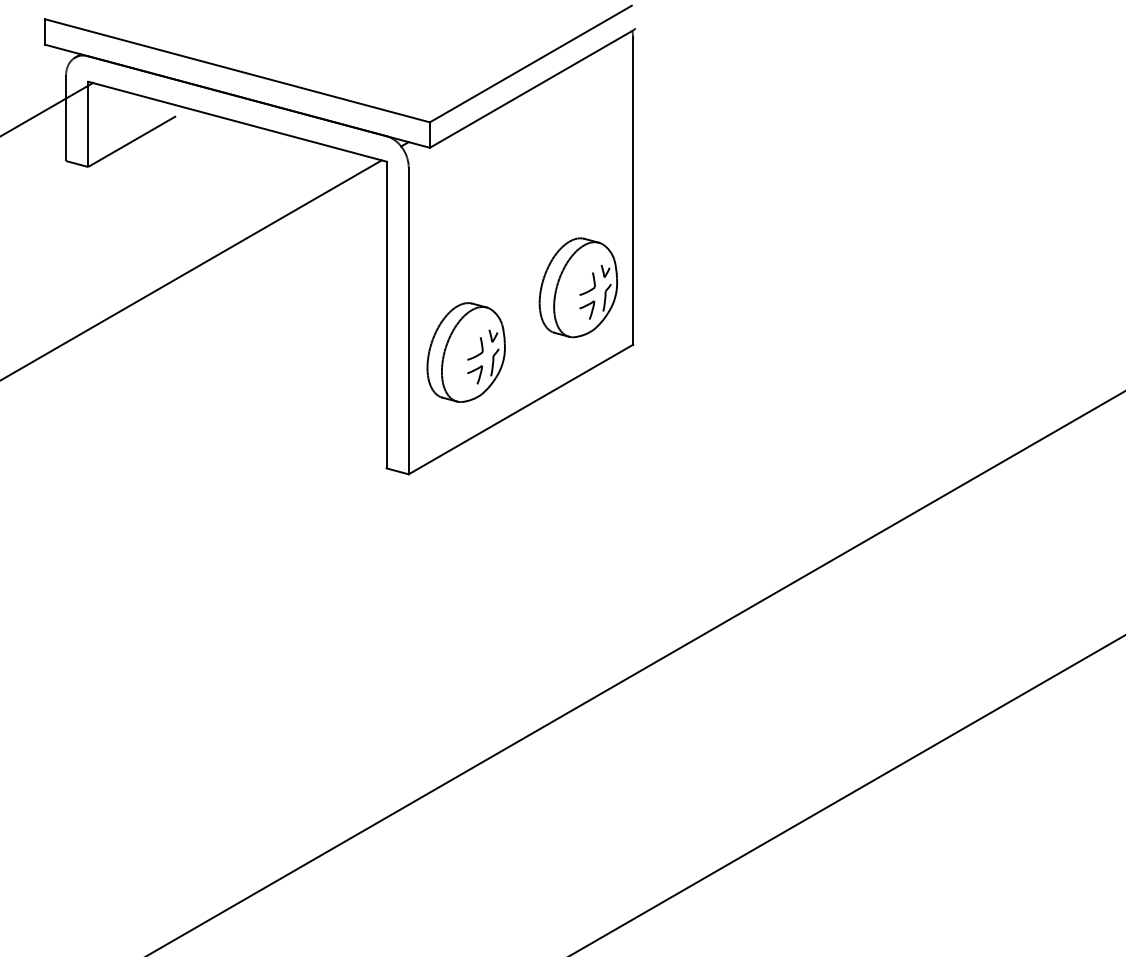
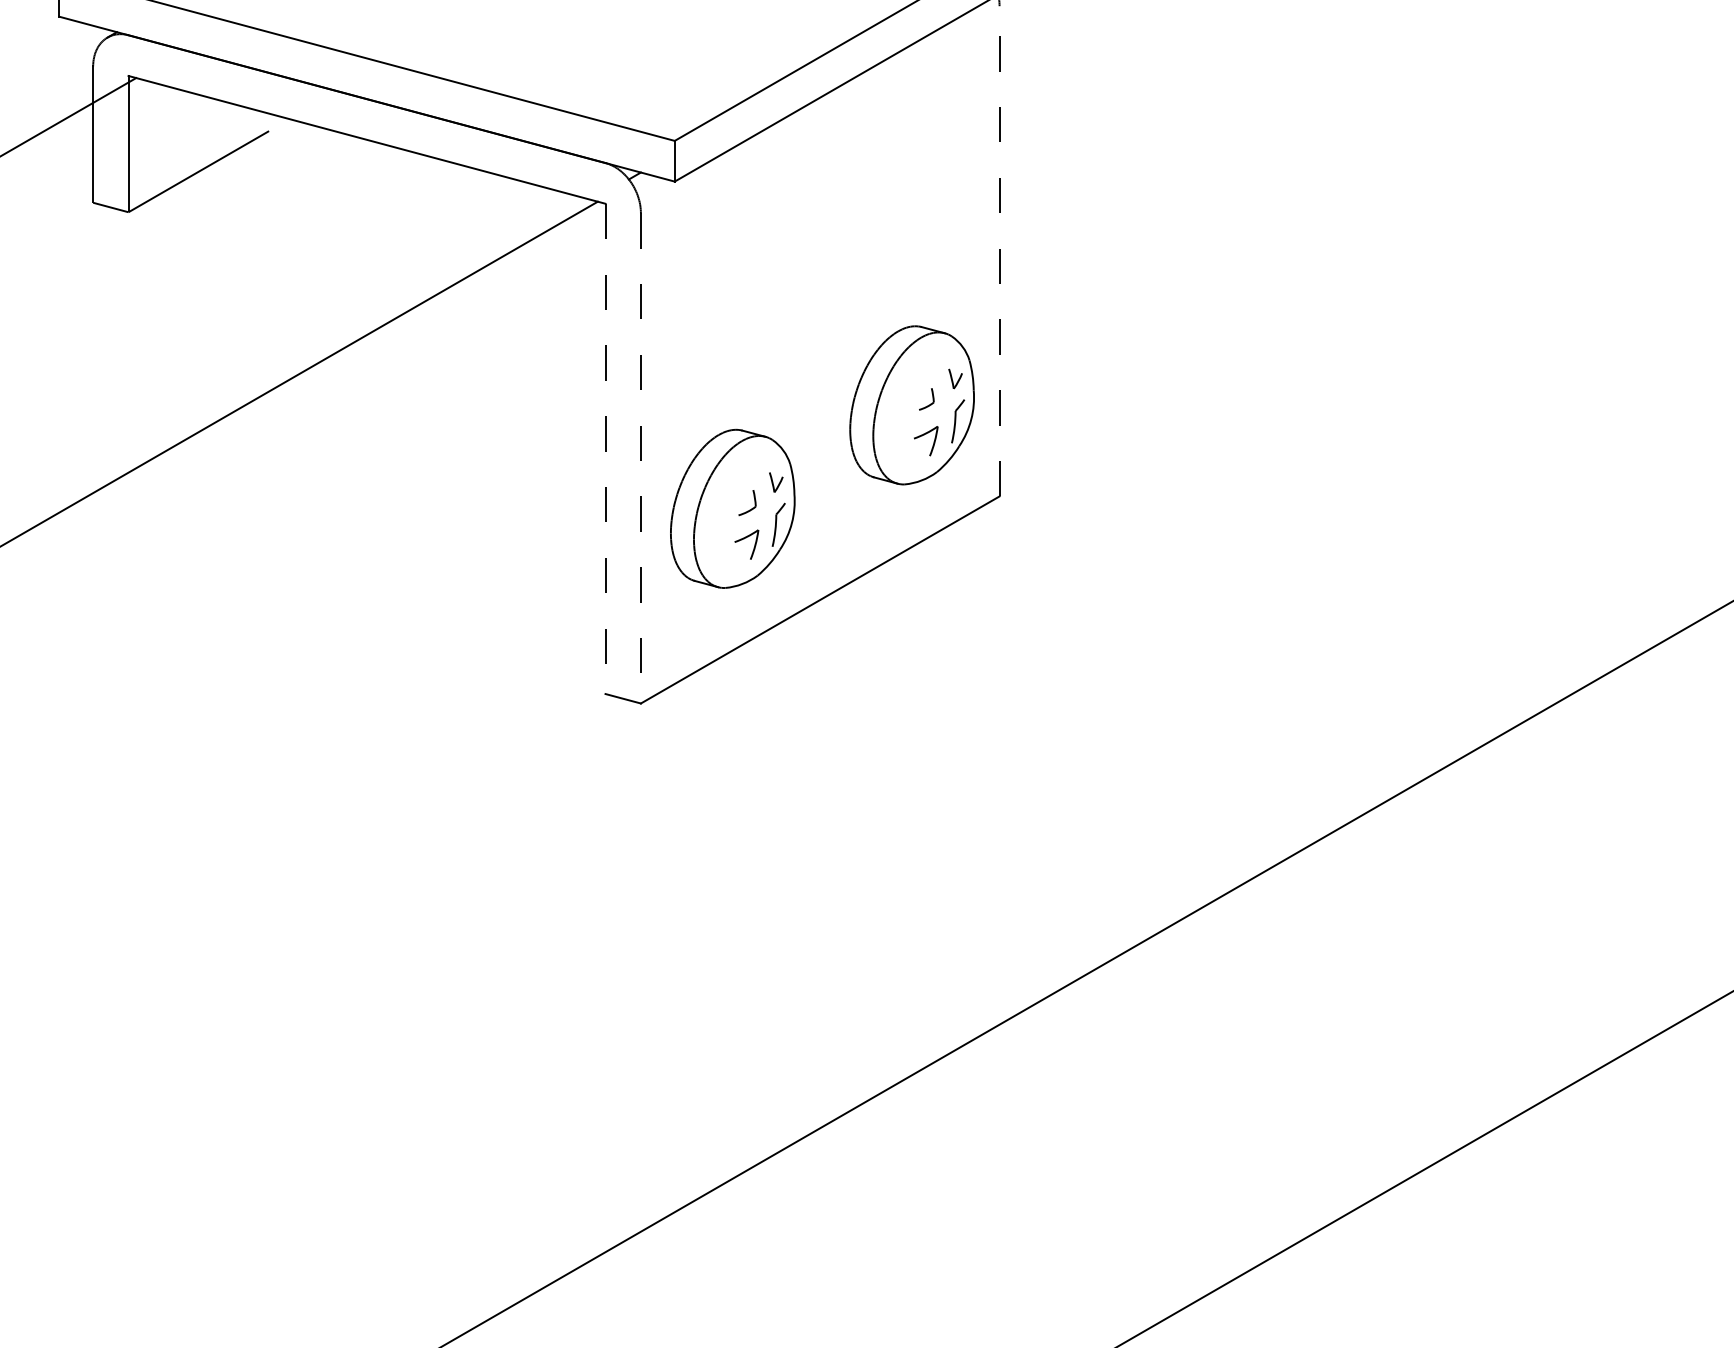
line: (633, 190) -> (1000, 249), solid -> dashed
part: (587, 283) -> (926, 398), size x0.6
line: (386, 315) -> (605, 449), solid -> dashed
line: (408, 321) -> (640, 459), solid -> dashed
part: (475, 348) -> (747, 502), size x0.7

